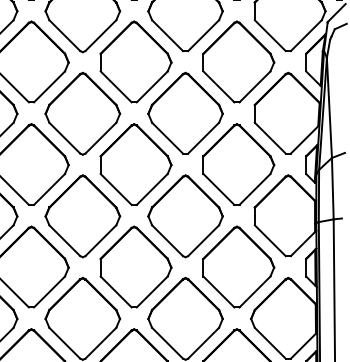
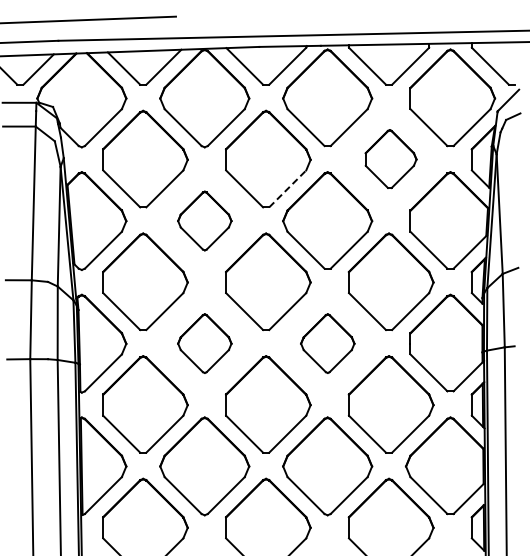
part: (238, 61) -> (390, 158), size x0.6
line: (152, 86) -> (288, 188), solid -> dashed
part: (82, 113) -> (204, 220), size x0.6
part: (82, 216) -> (204, 343), size x0.6
part: (185, 216) -> (327, 343), size x0.6

